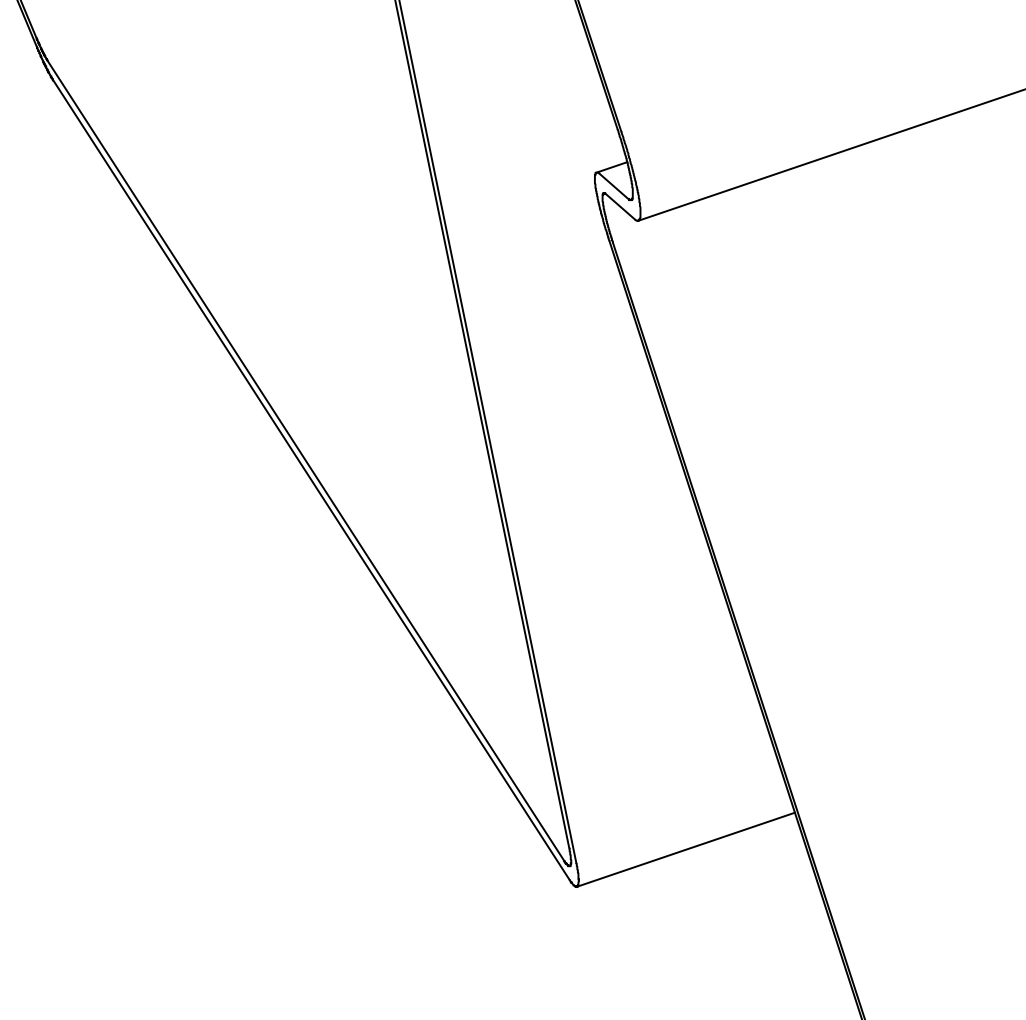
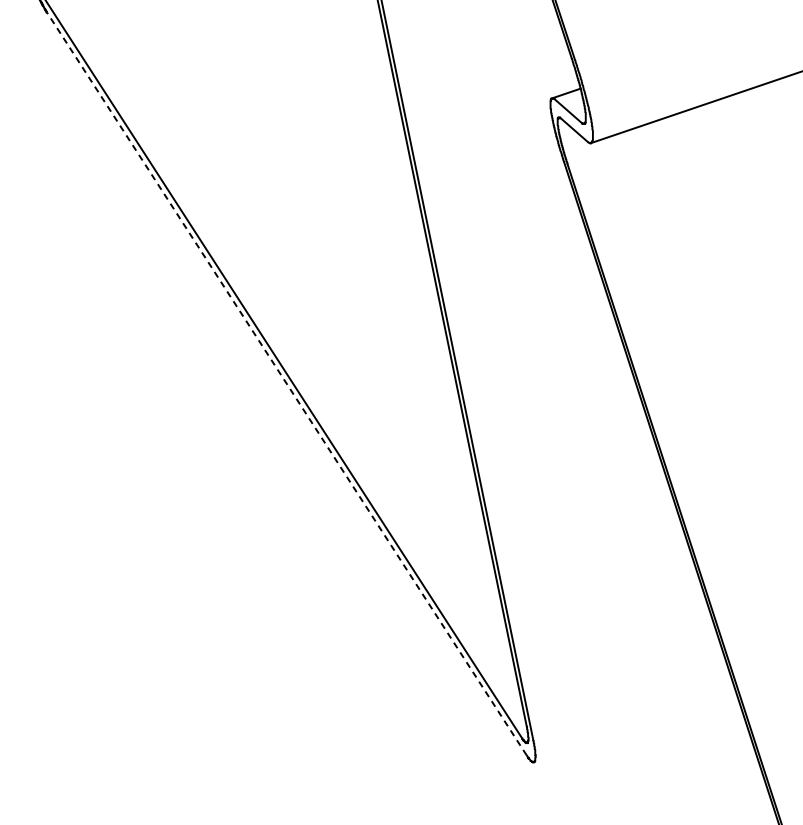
line: (311, 479) -> (287, 383), solid -> dashed
line: (685, 849) -> (634, 727), removed

